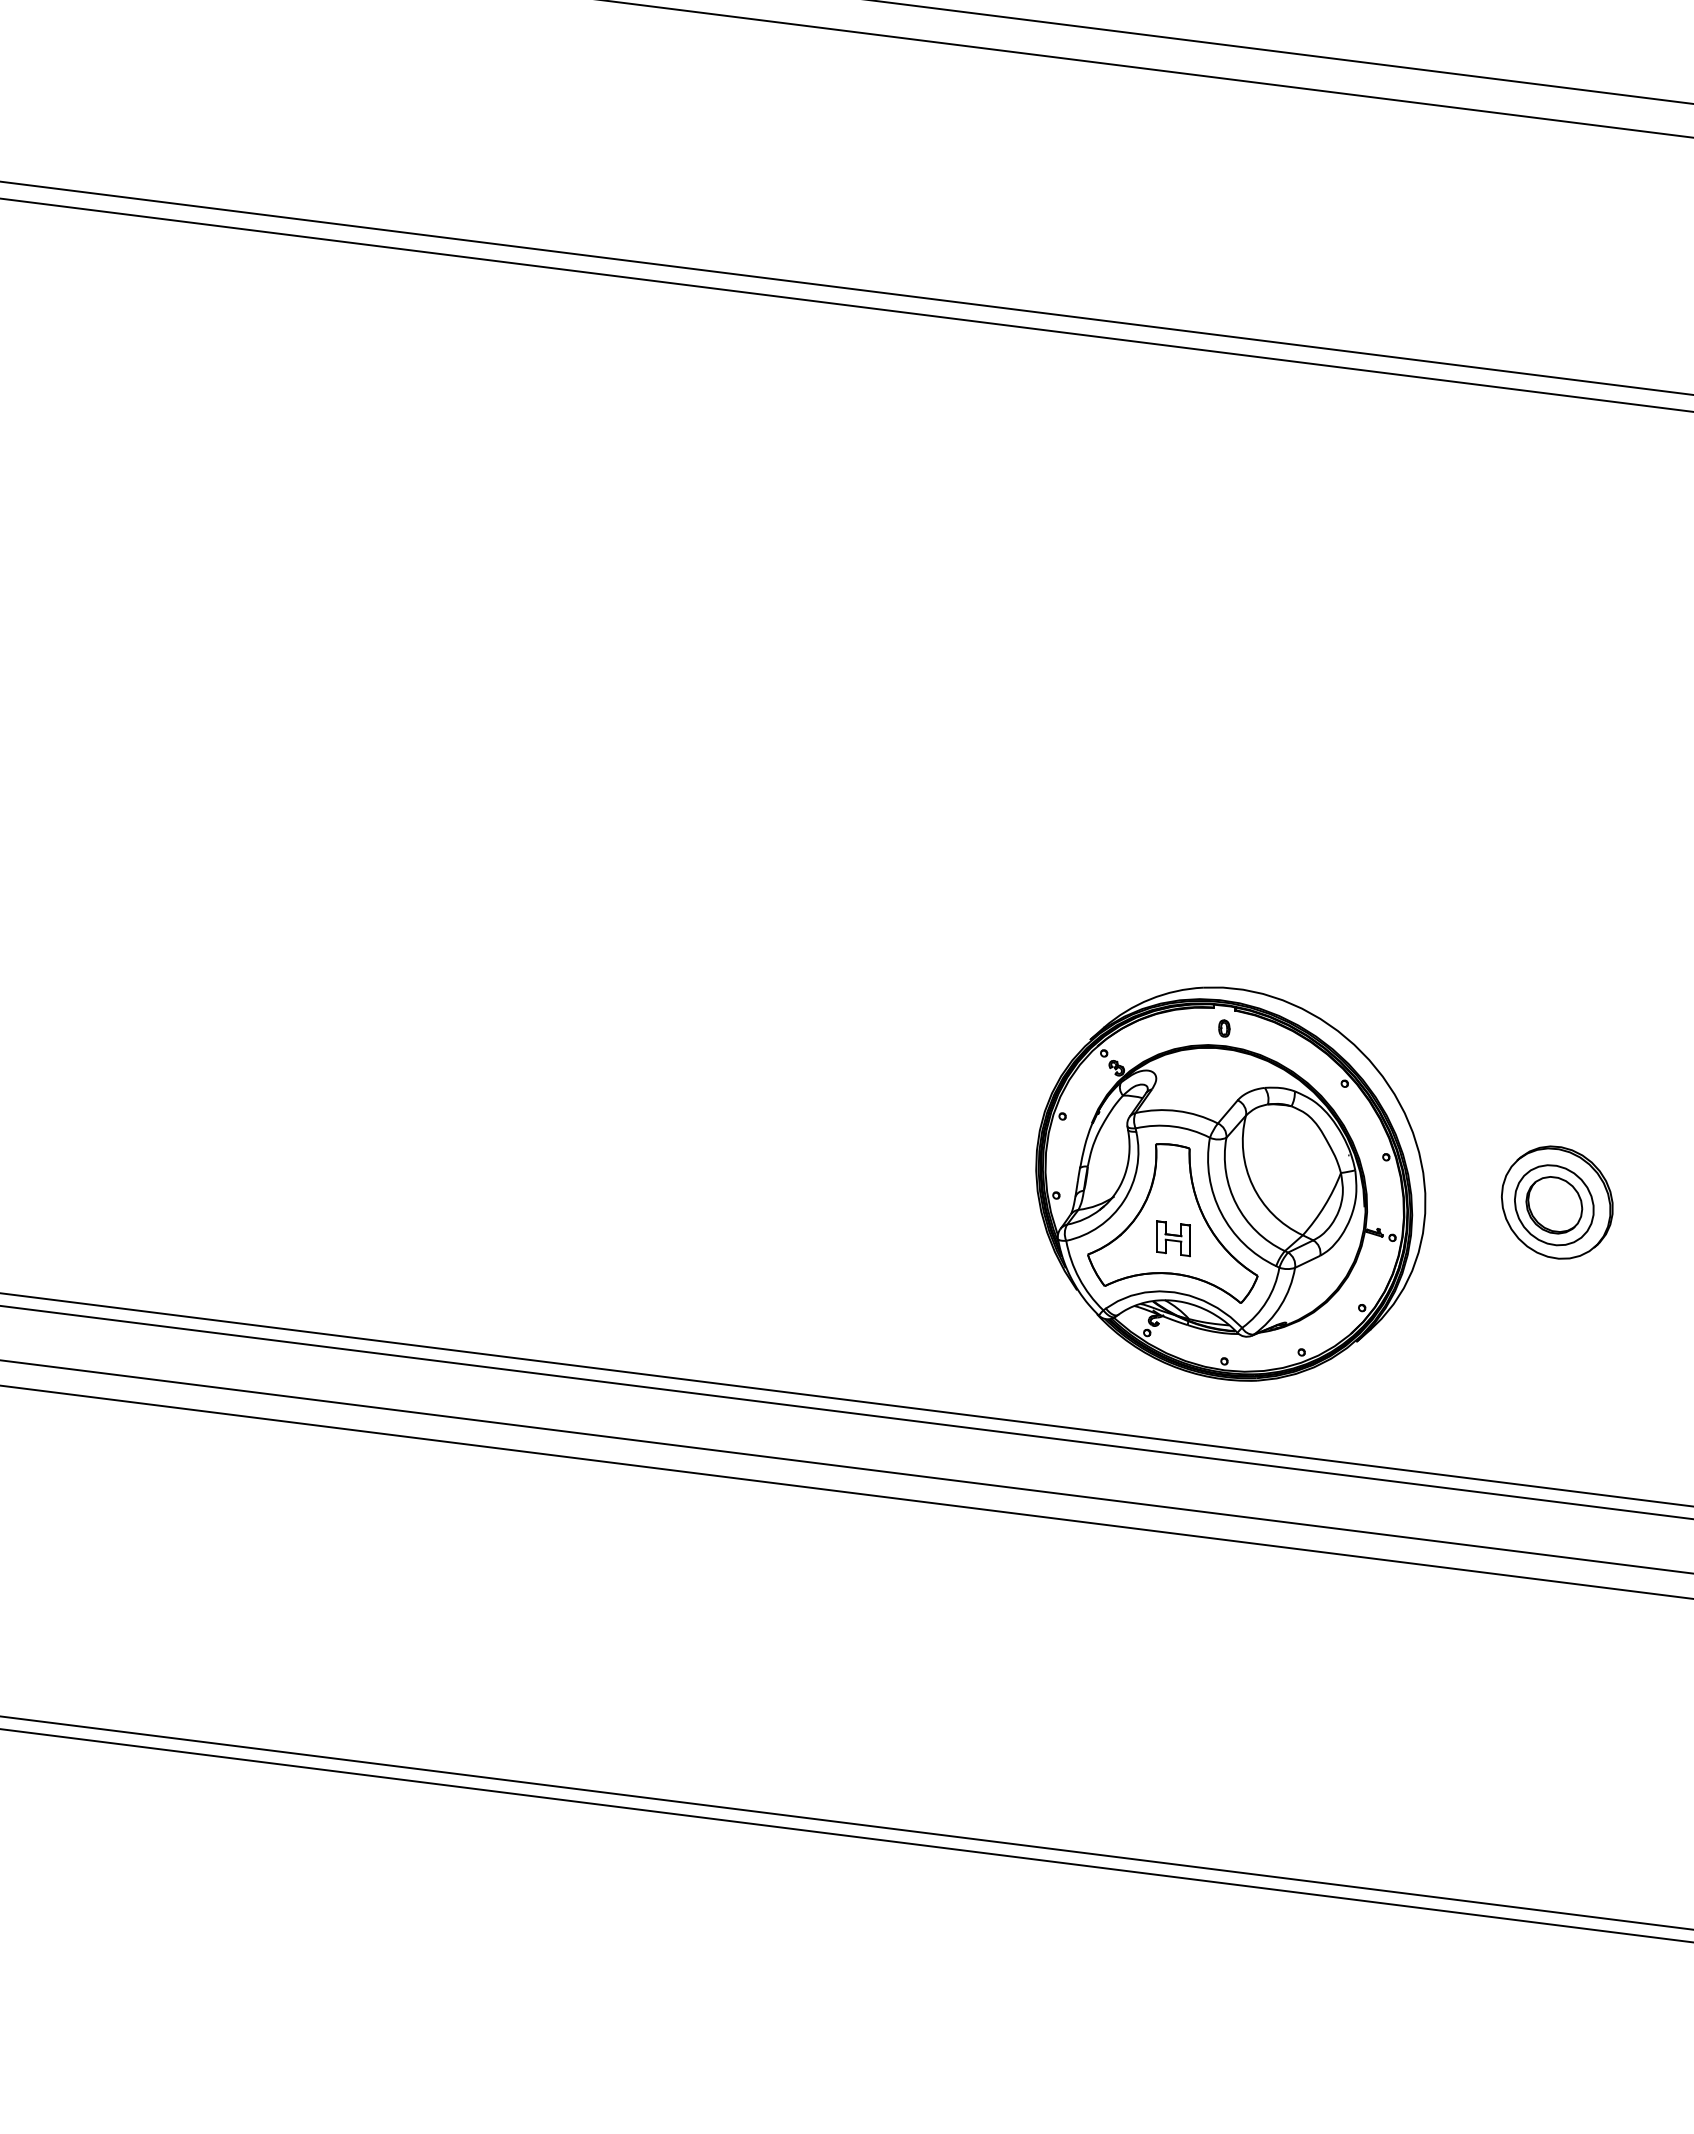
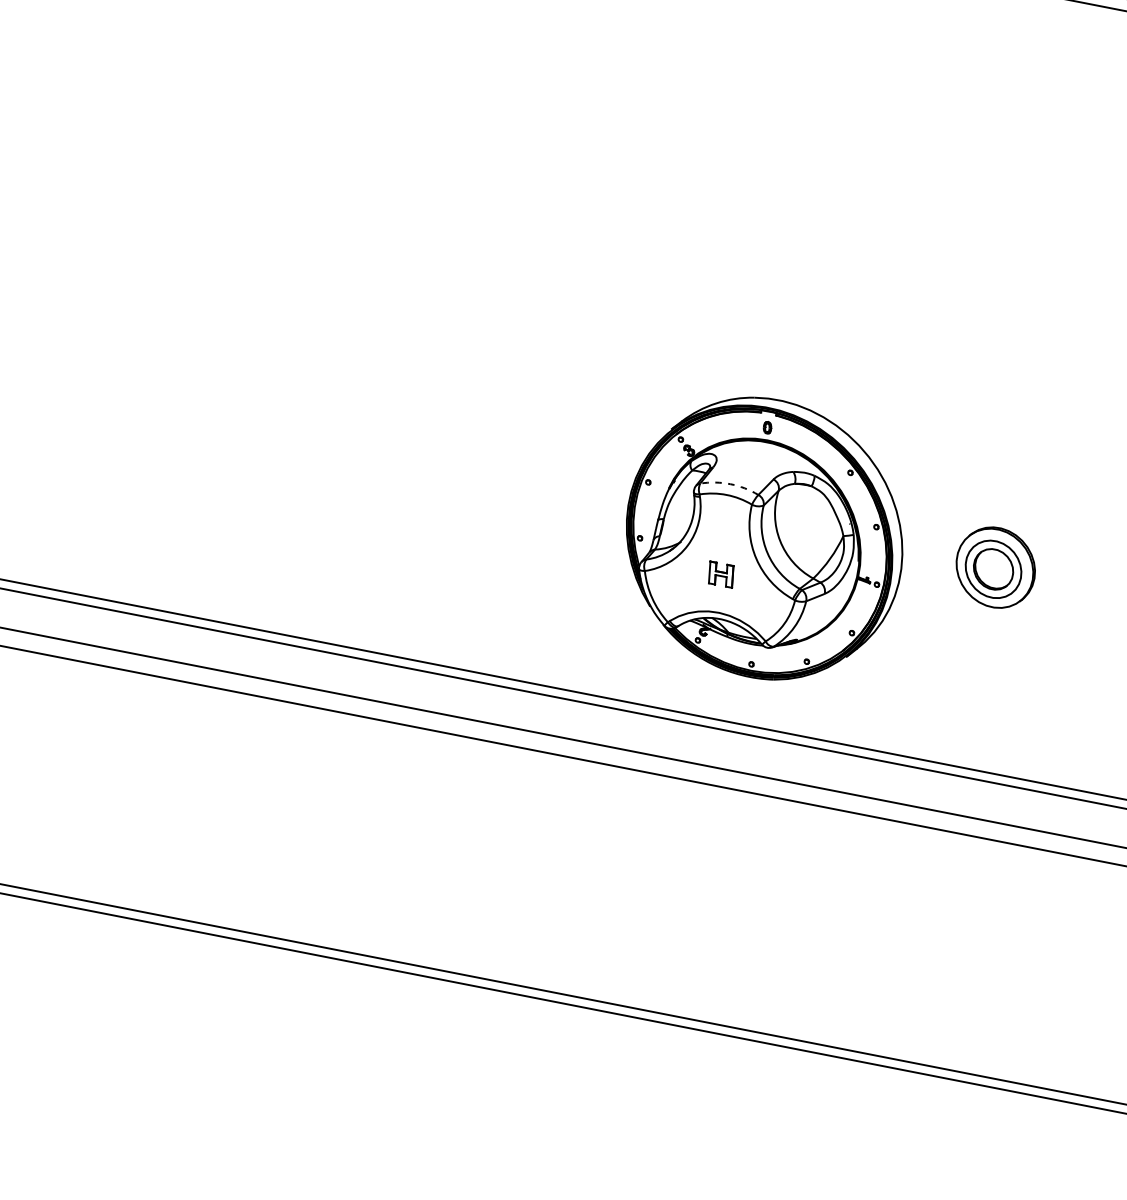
arc: (1177, 1111) -> (730, 484), solid -> dashed
part: (1172, 1223) -> (721, 563), removed

